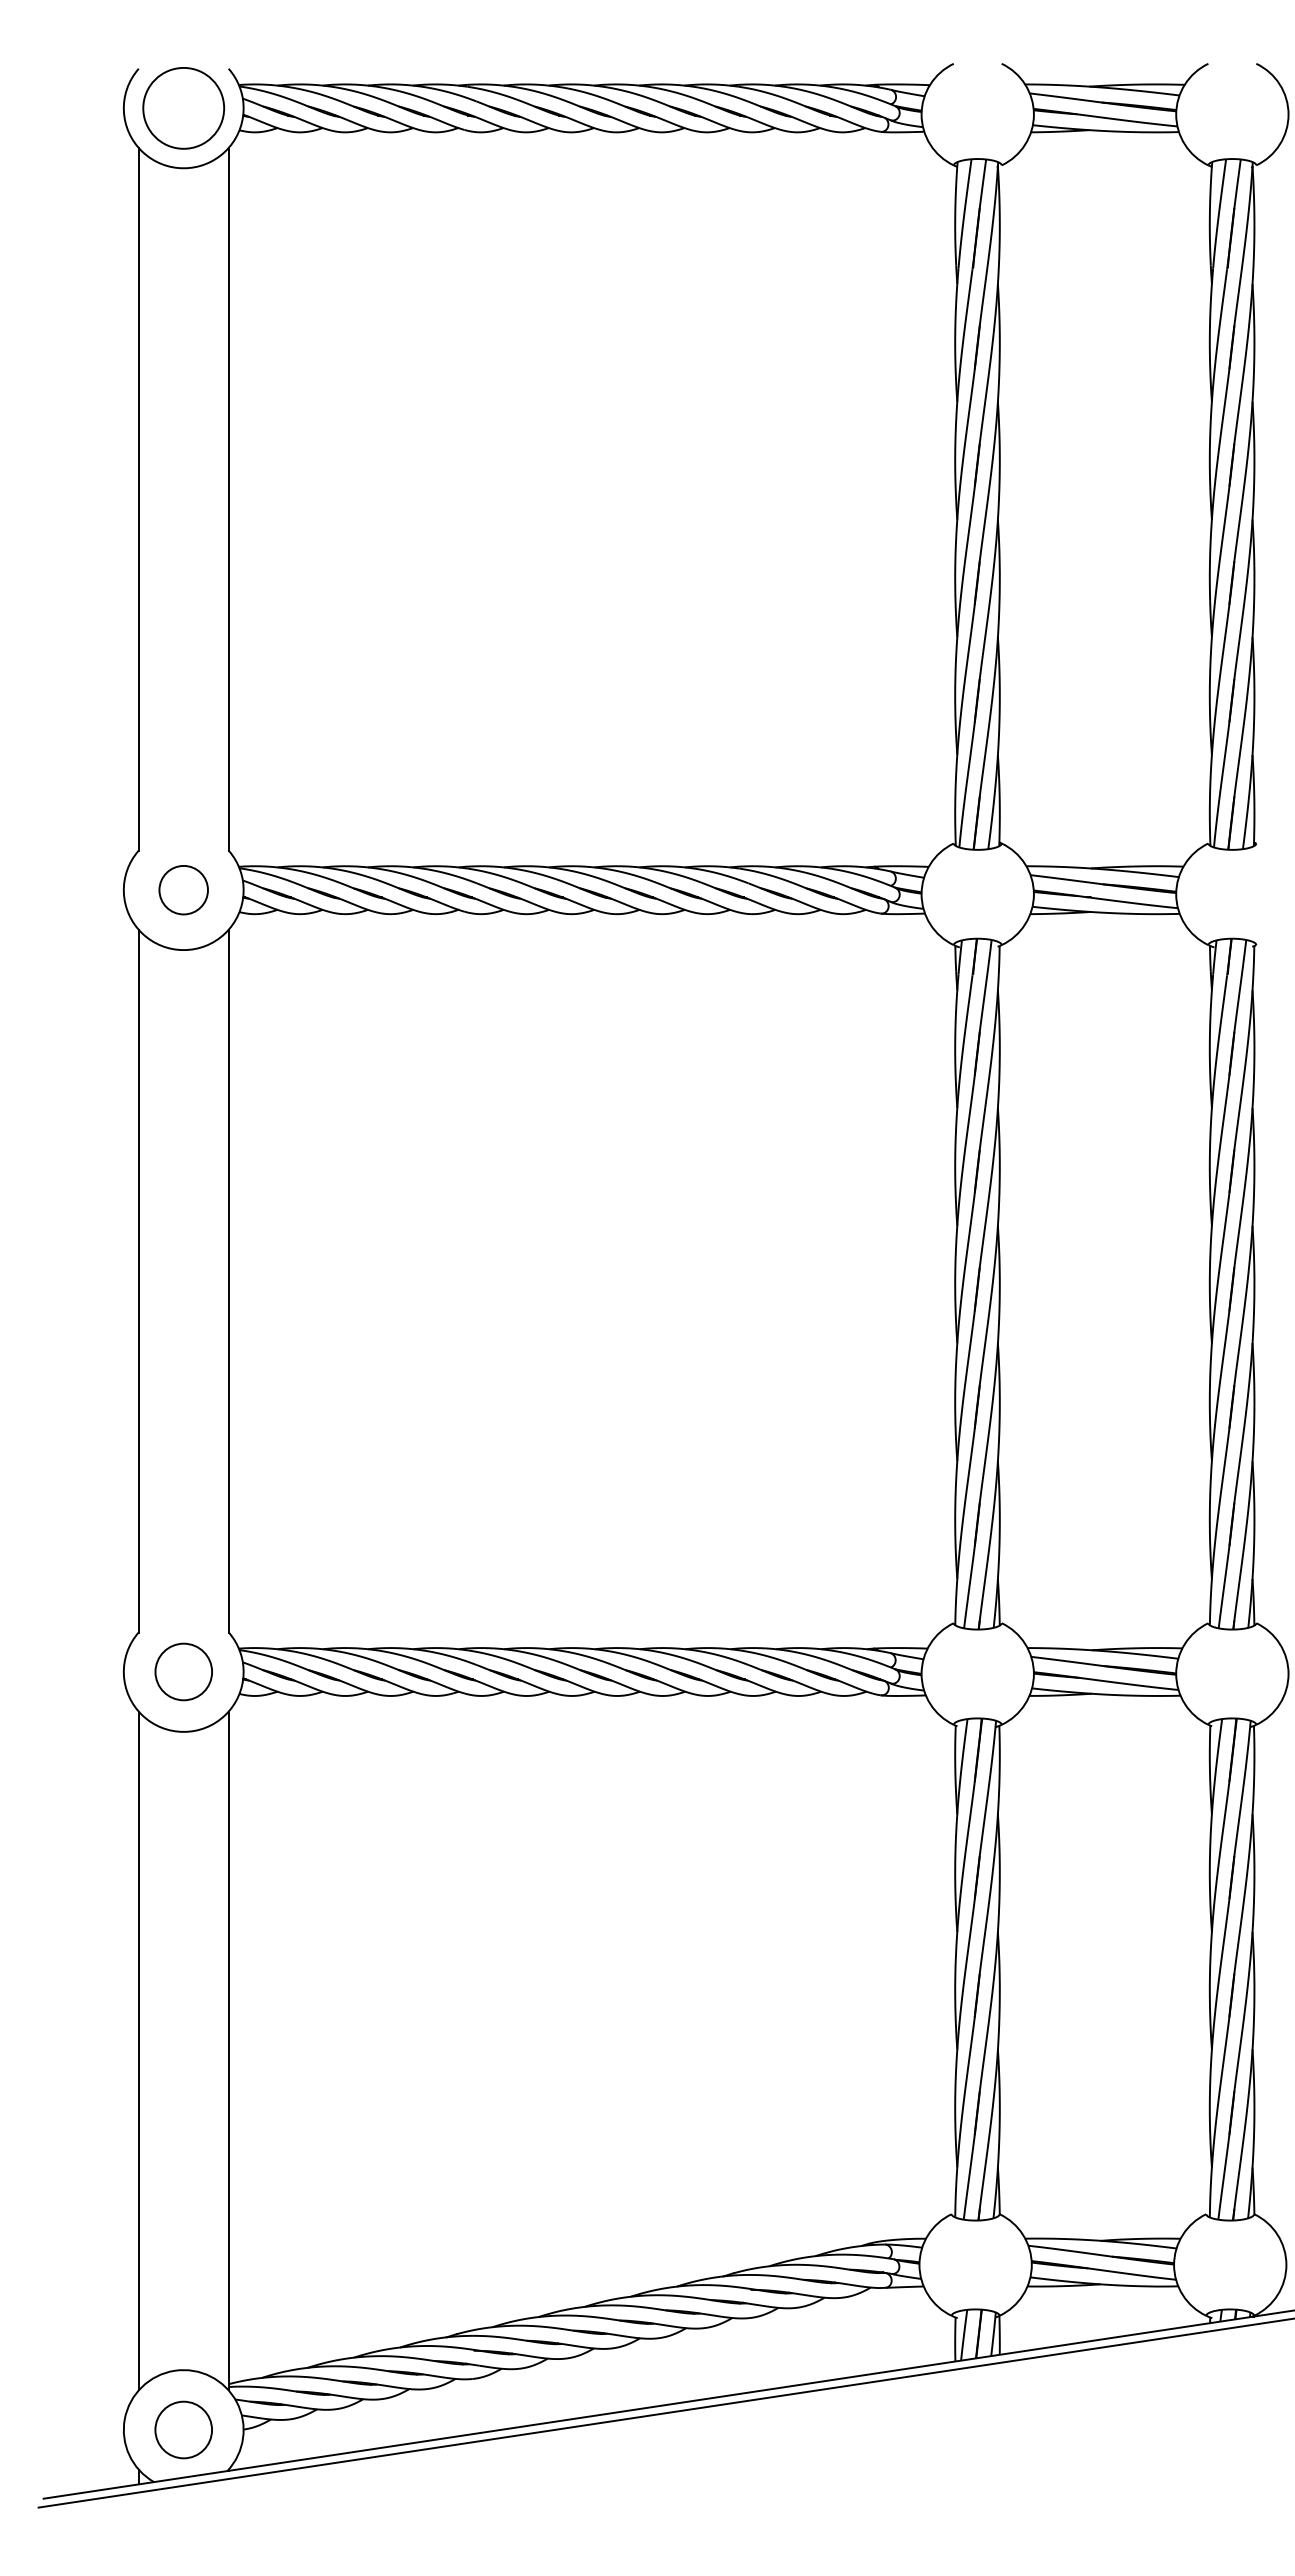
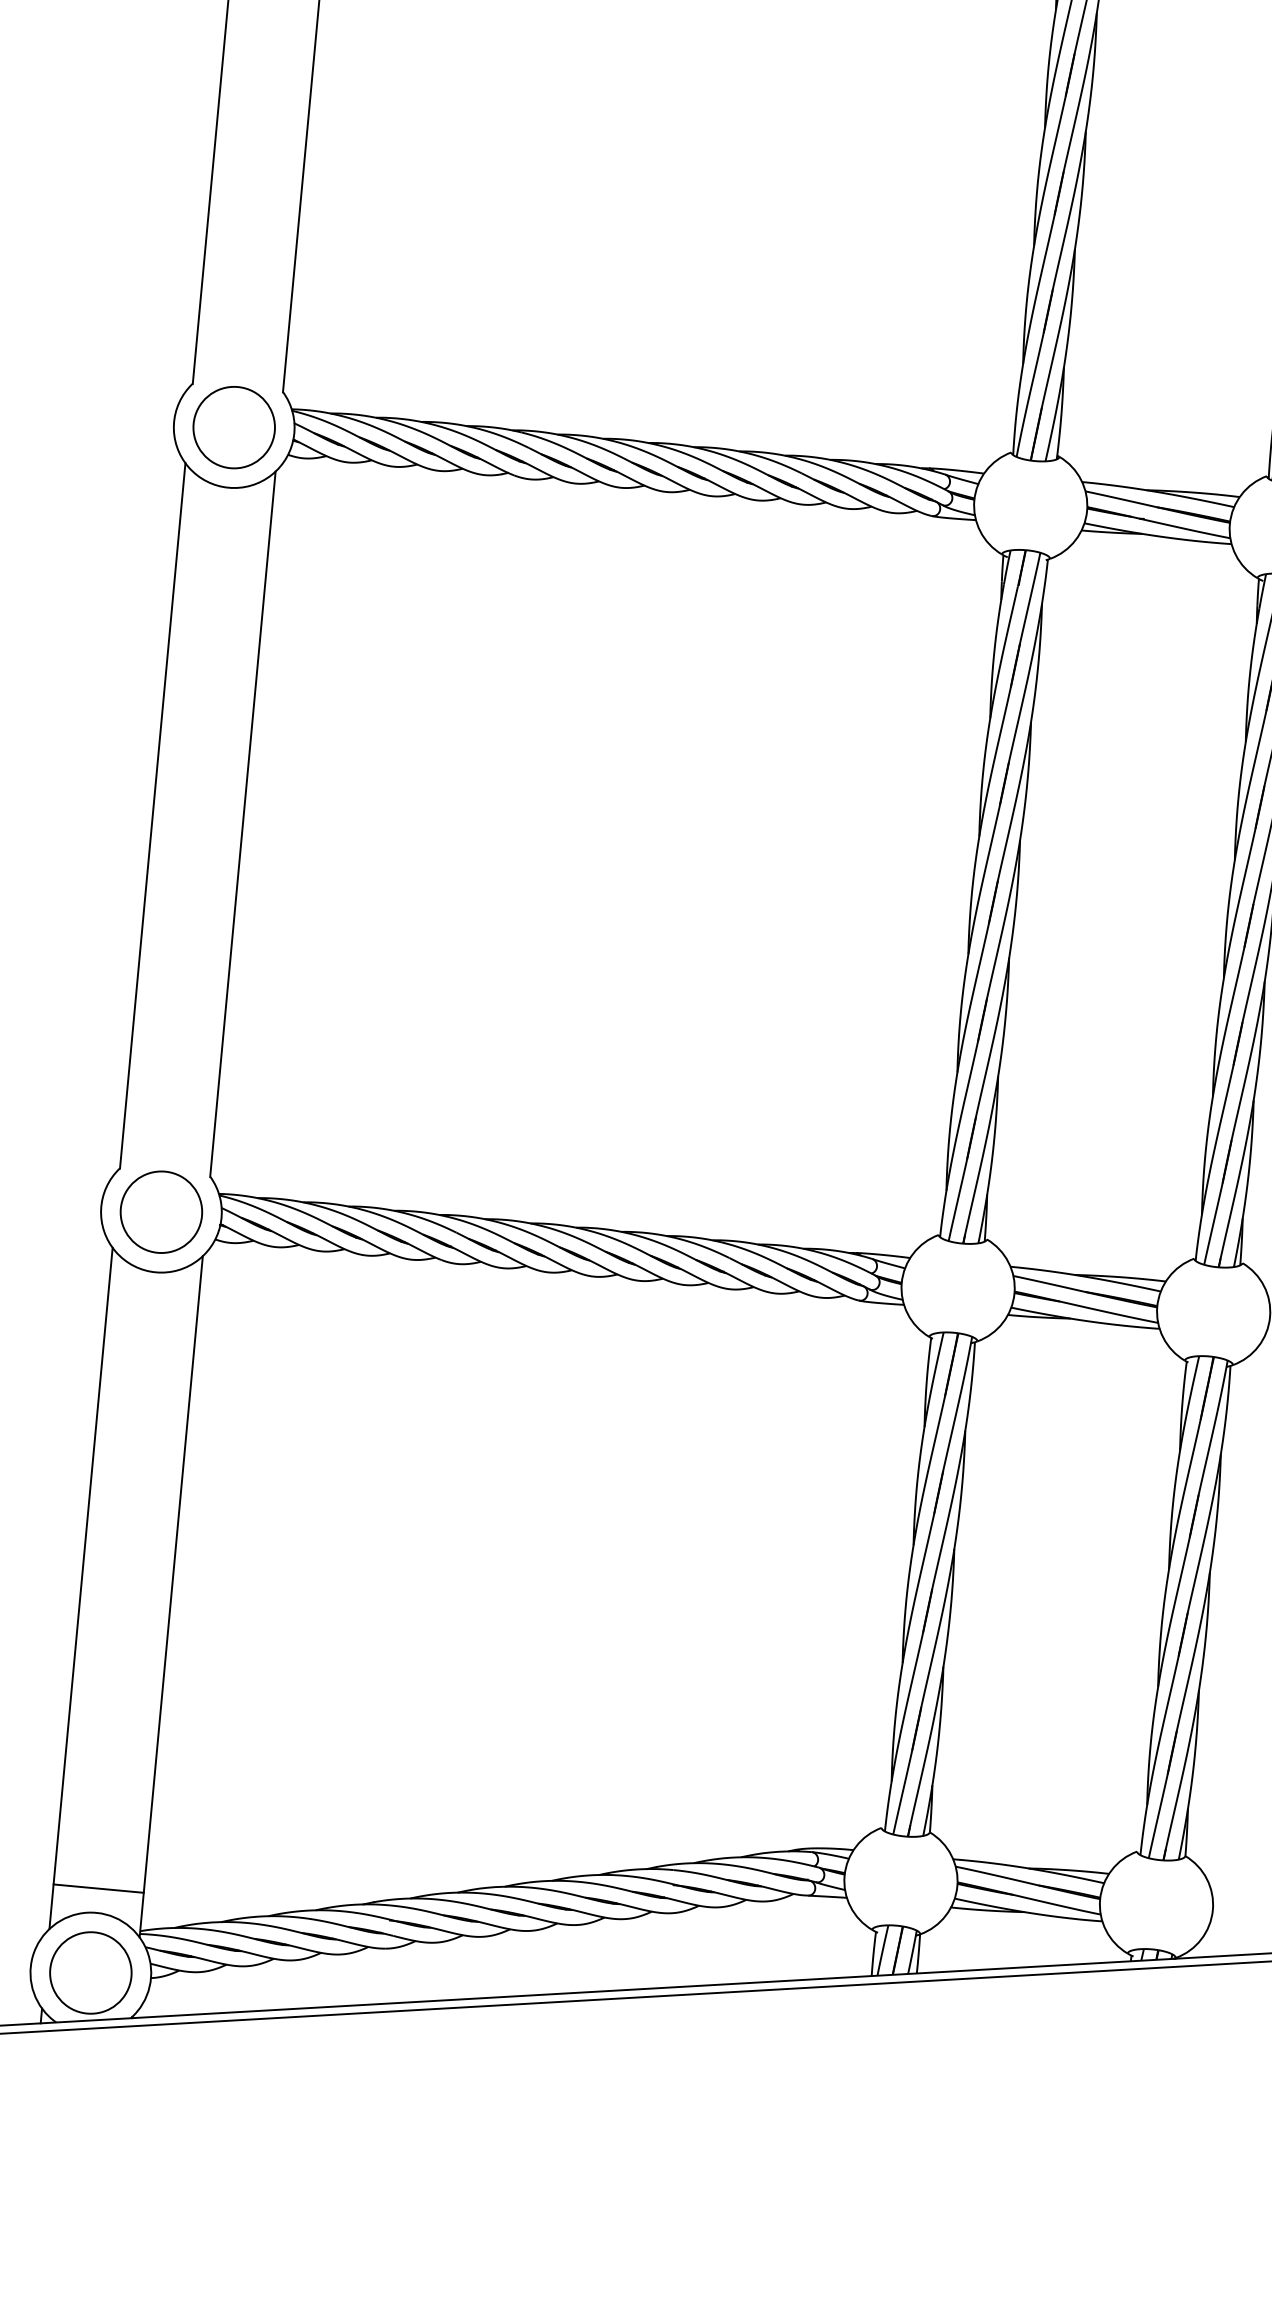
circle: (183, 889) -> (234, 426), size x1.67
circle: (183, 1671) -> (161, 1211), size x1.43
line: (183, 2345) -> (98, 1888), added
circle: (183, 2429) -> (90, 1972), size x1.43

